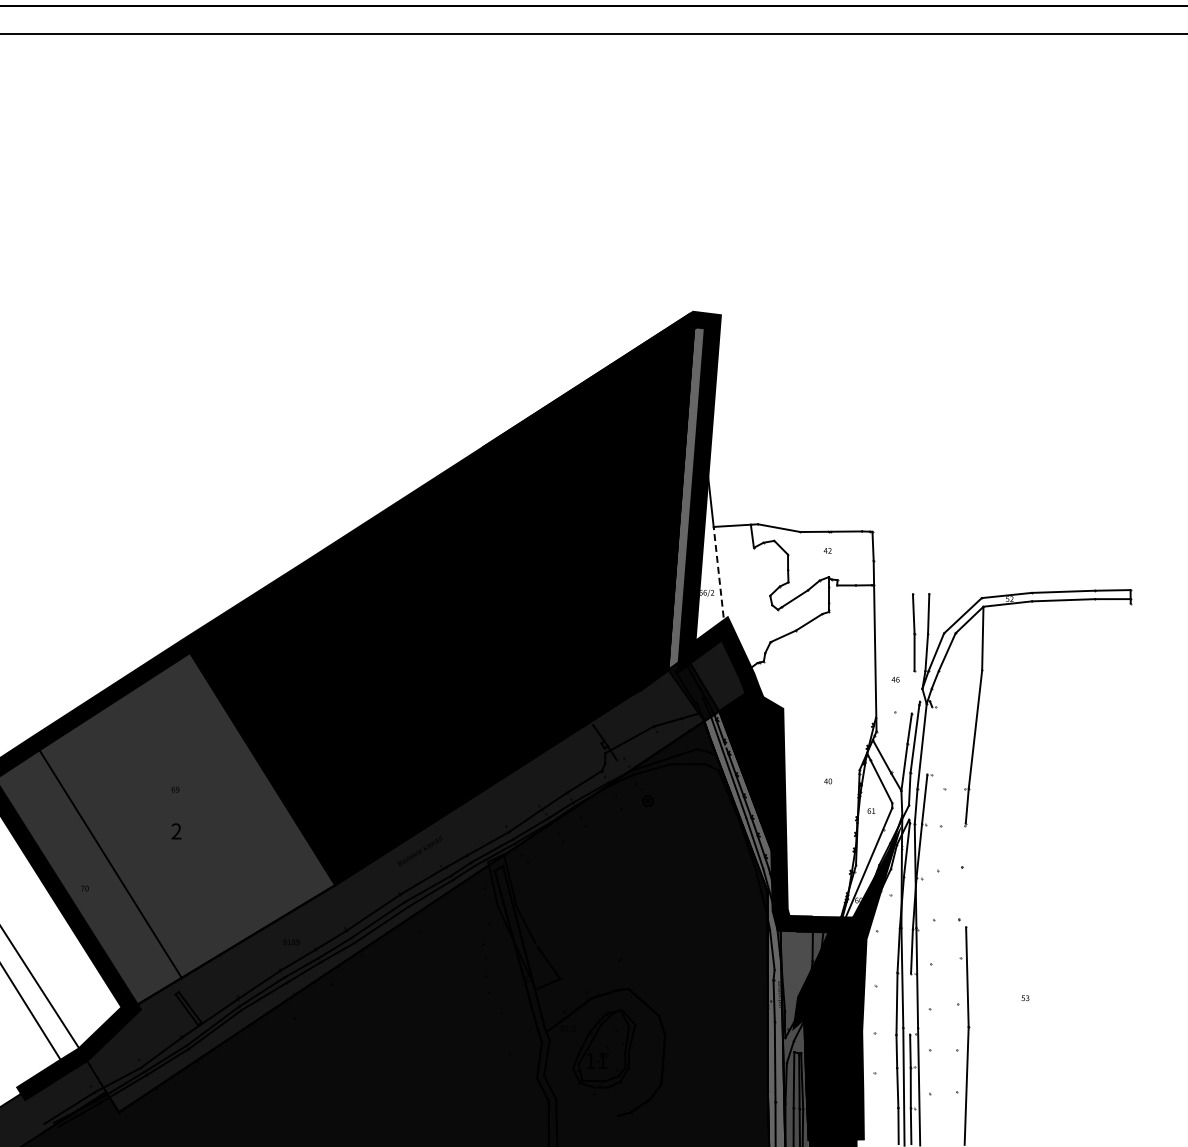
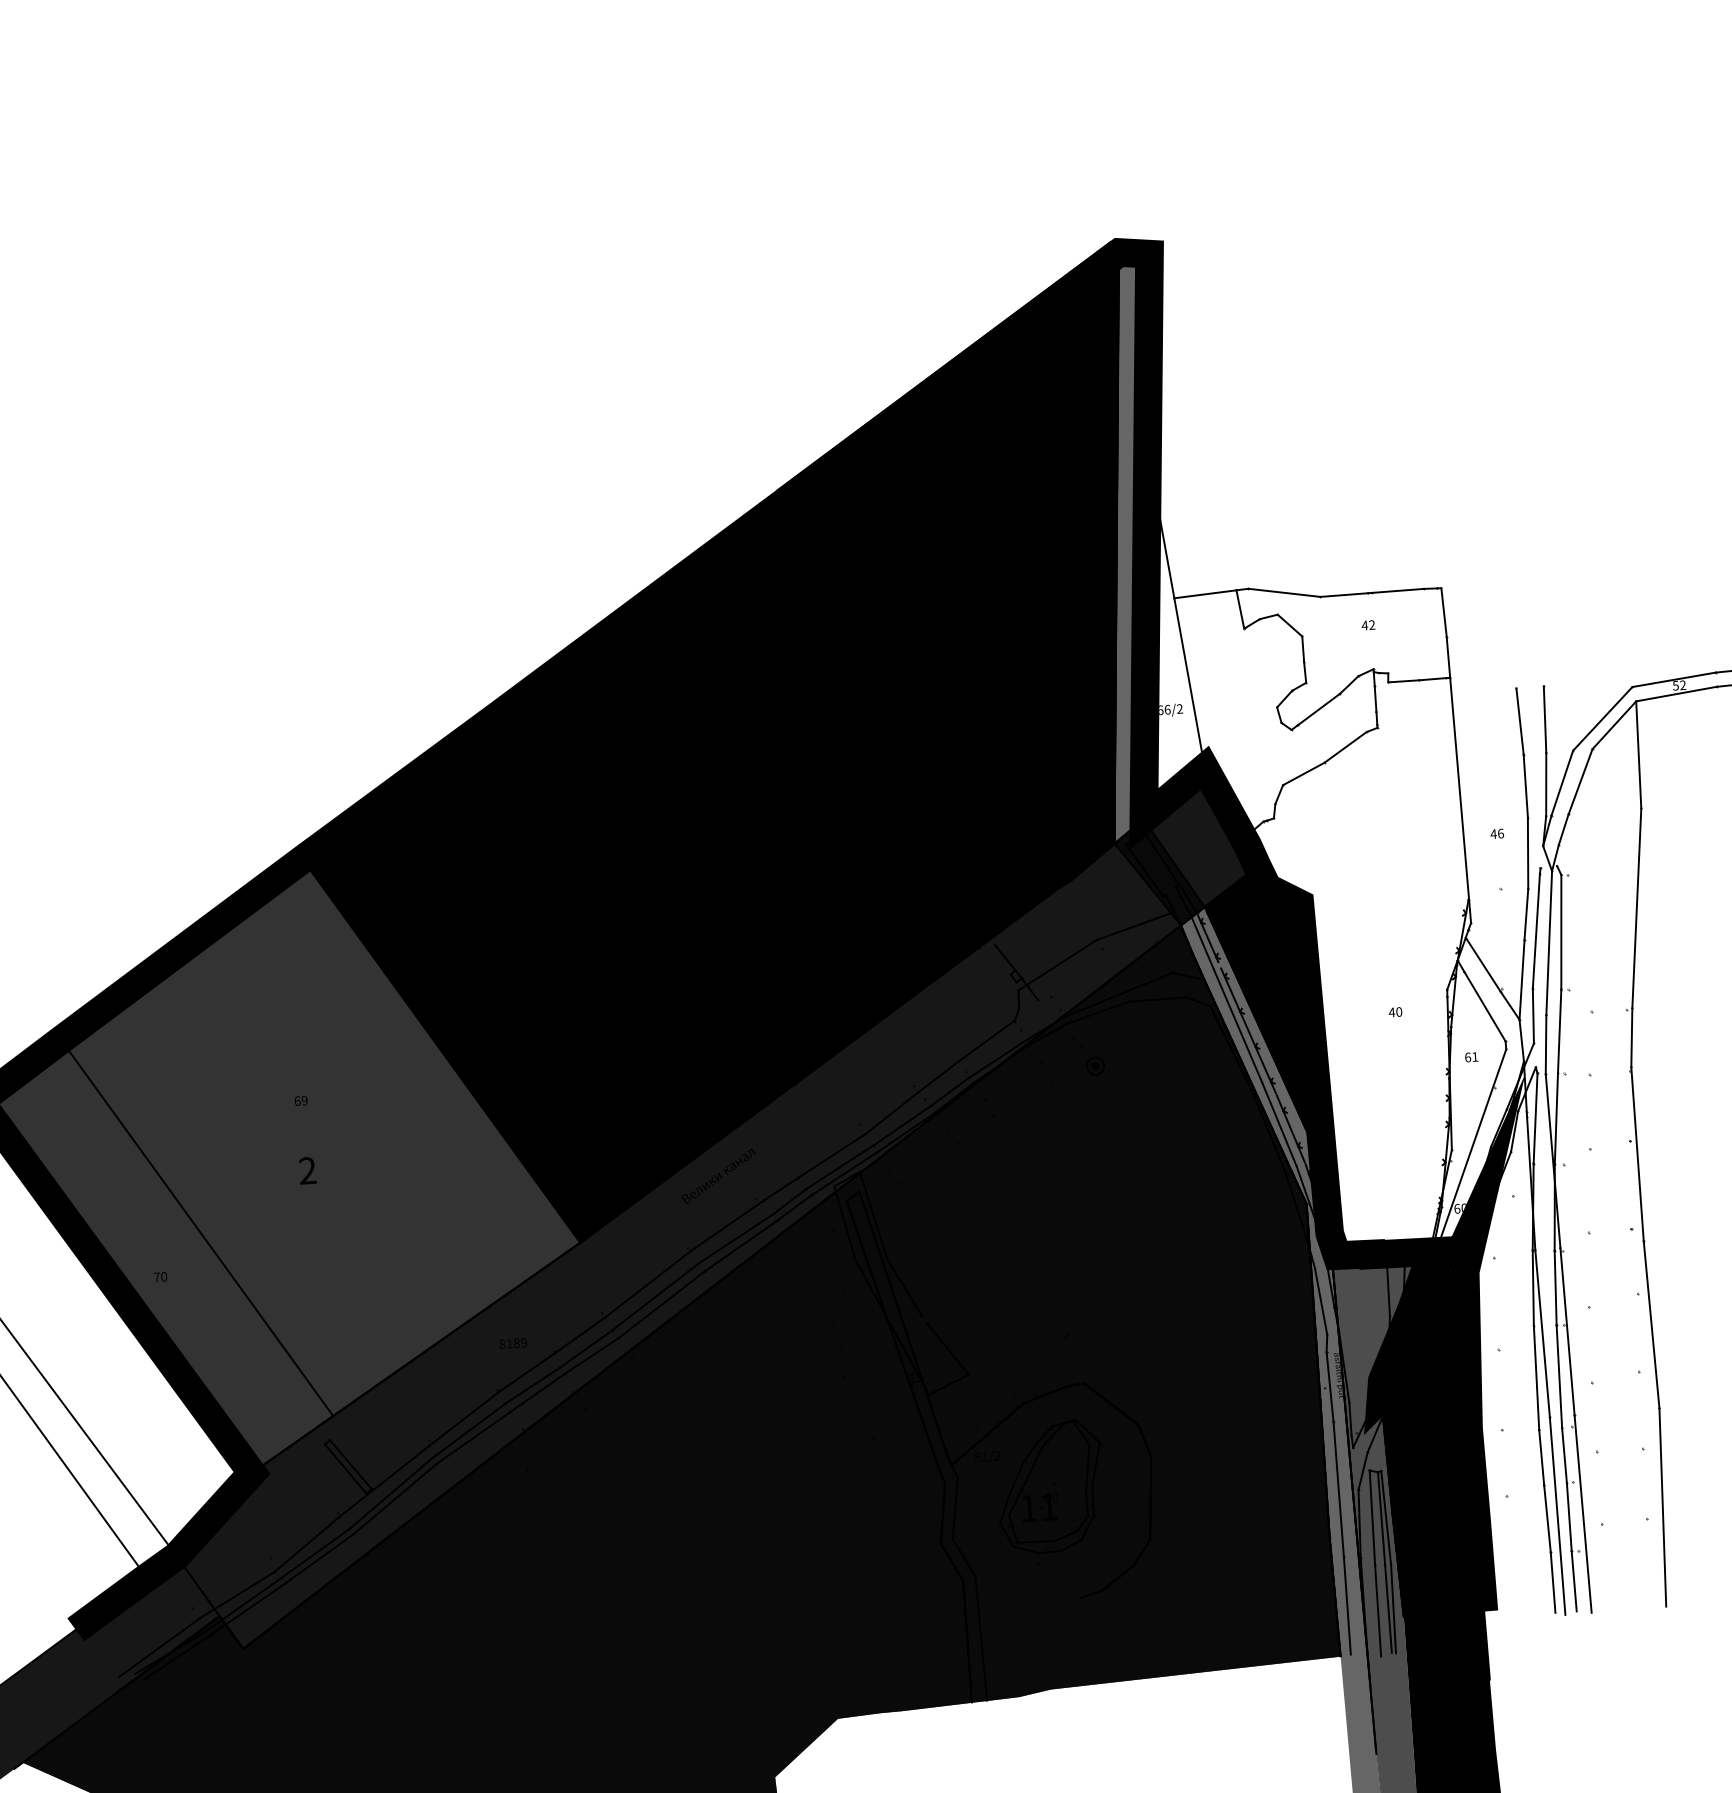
line: (719, 577) -> (1189, 682), dashed -> solid
line: (912, 692) -> (1526, 853), added
line: (929, 740) -> (1560, 932), added
line: (965, 875) -> (1636, 1154), added
line: (910, 1003) -> (1559, 1375), added

